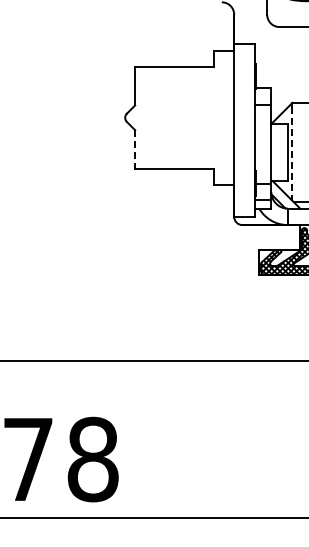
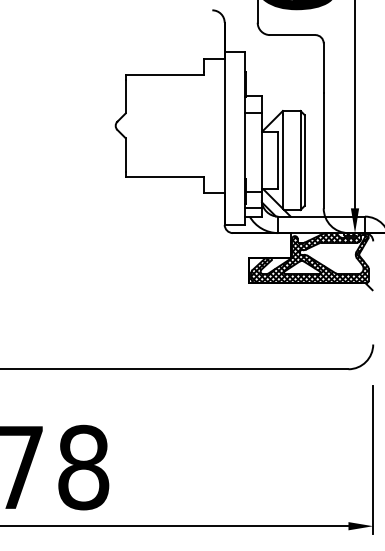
line: (134, 147) -> (125, 155), dashed -> solid
line: (291, 154) -> (282, 162), dashed -> solid

